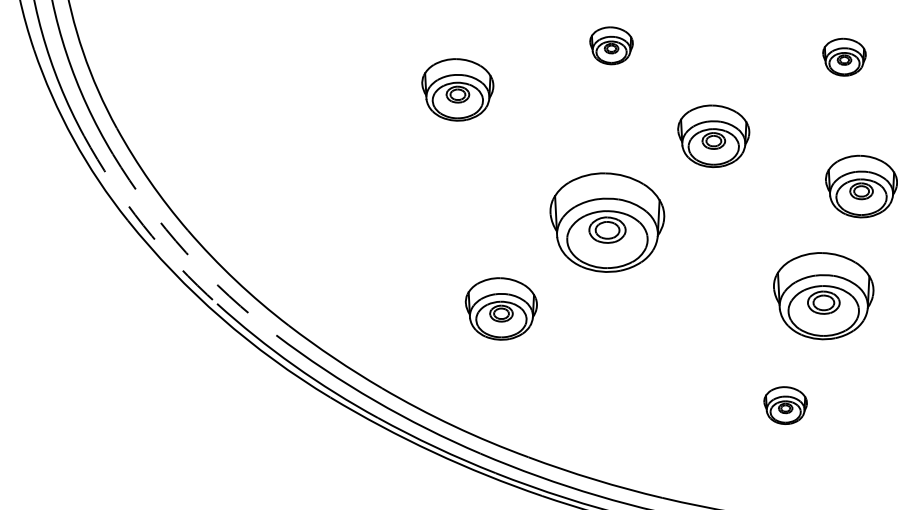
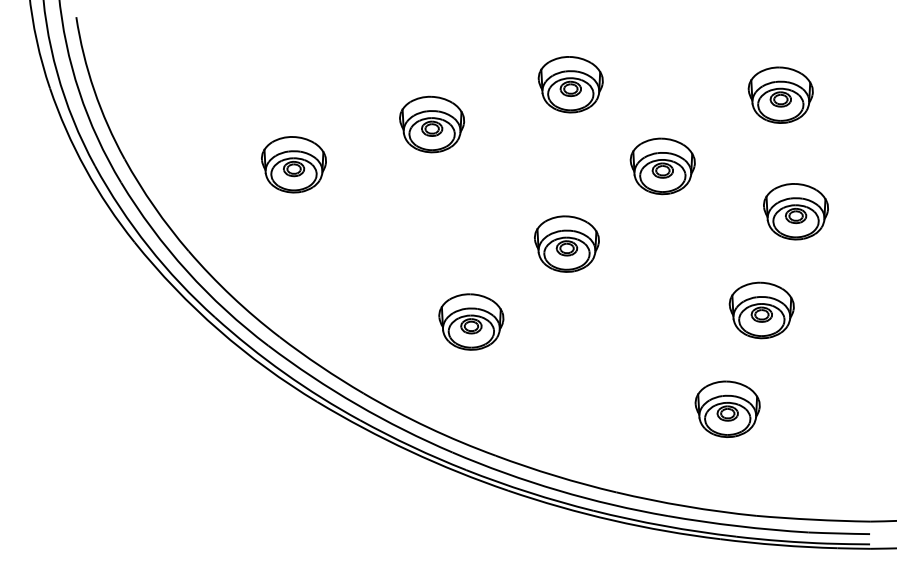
part: (611, 45) -> (570, 84), size x1.67
part: (844, 56) -> (780, 94), size x1.67
part: (304, 134) -> (293, 164), added
part: (606, 221) -> (566, 243), size x0.62
arc: (143, 225) -> (148, 246), dashed -> solid
arc: (186, 252) -> (187, 271), dashed -> solid
part: (823, 296) -> (761, 310), size x0.71
part: (785, 404) -> (727, 408), size x1.67

